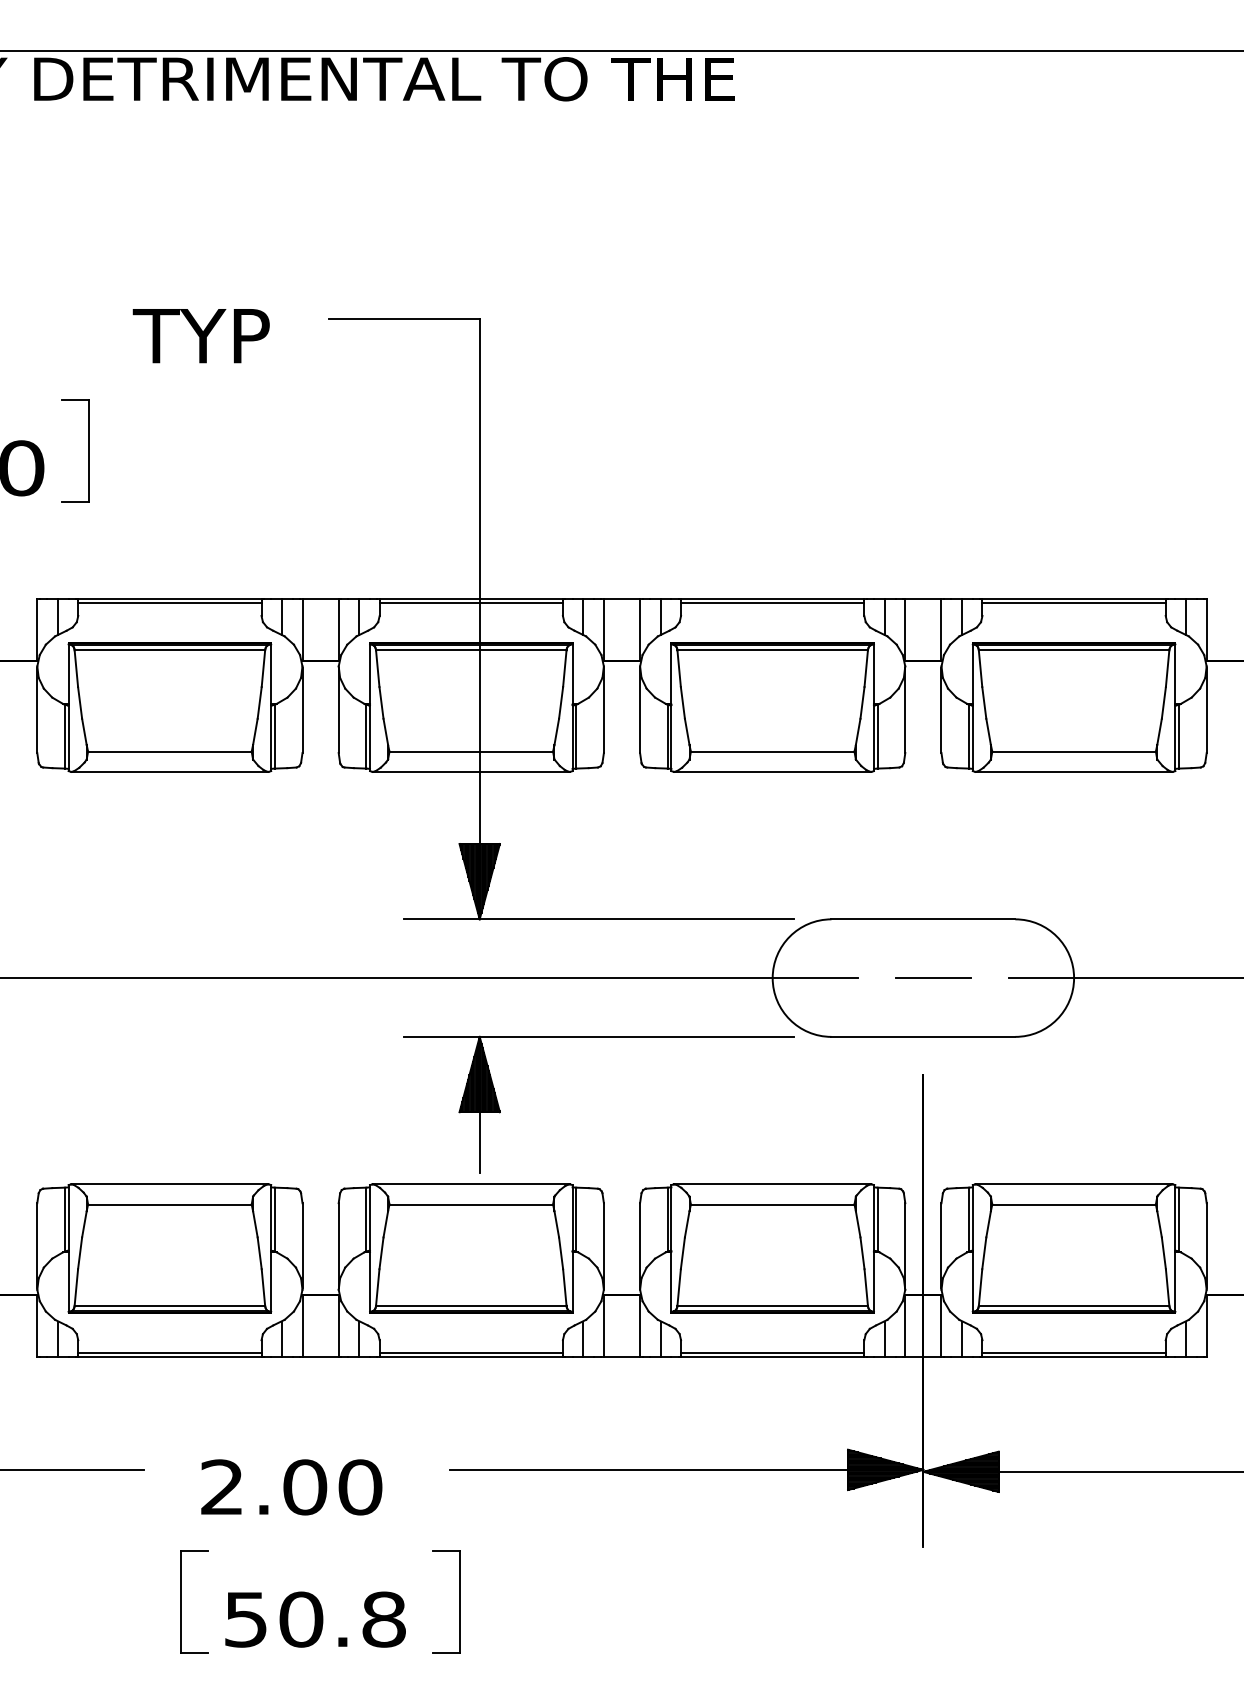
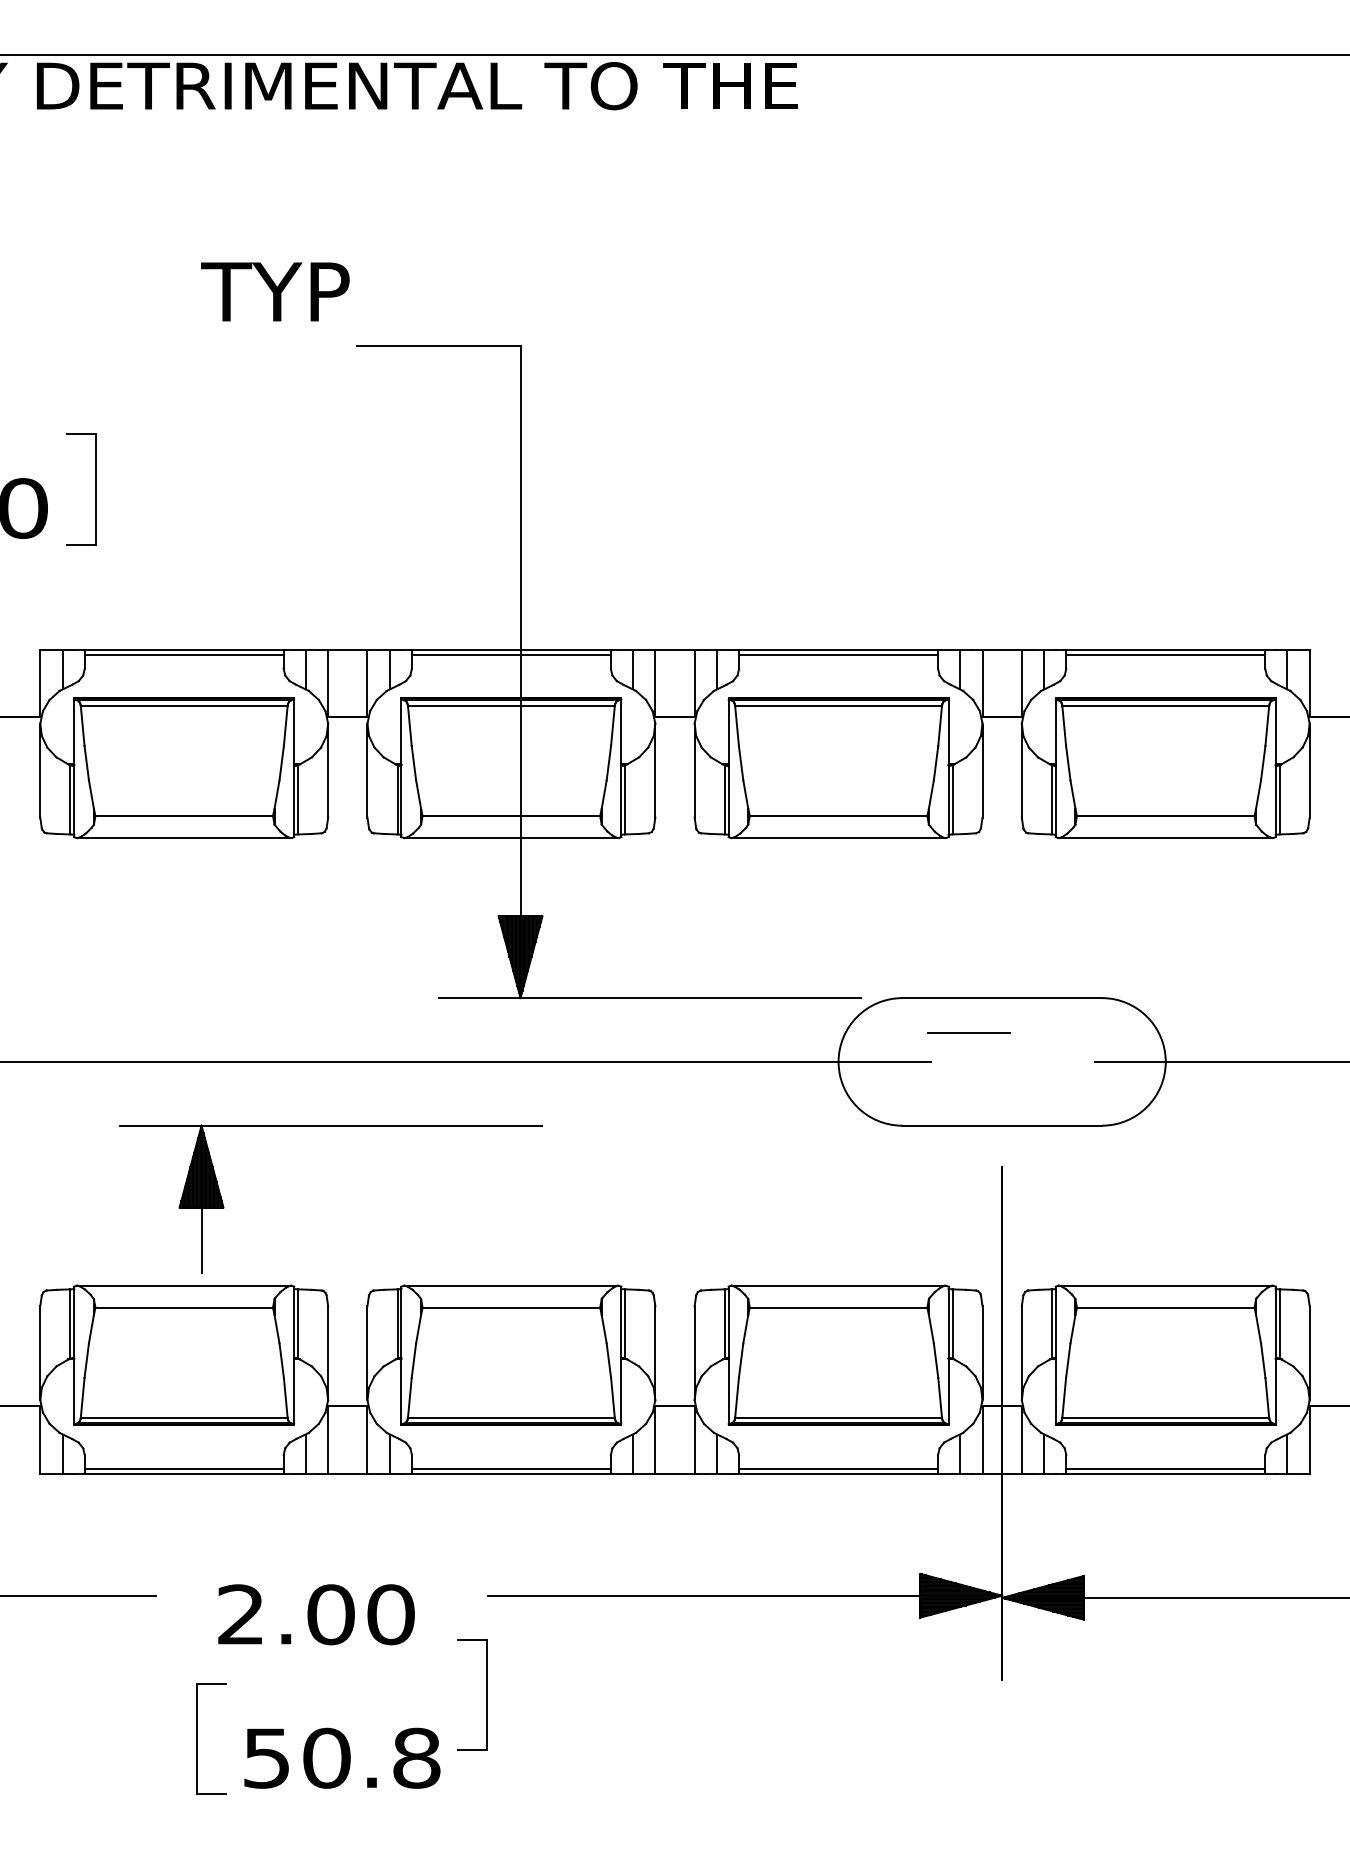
text: (201, 335) -> (275, 291), moved
line: (932, 977) -> (968, 1032), moved
part: (598, 1037) -> (330, 1126), moved
part: (459, 1601) -> (486, 1694), moved

